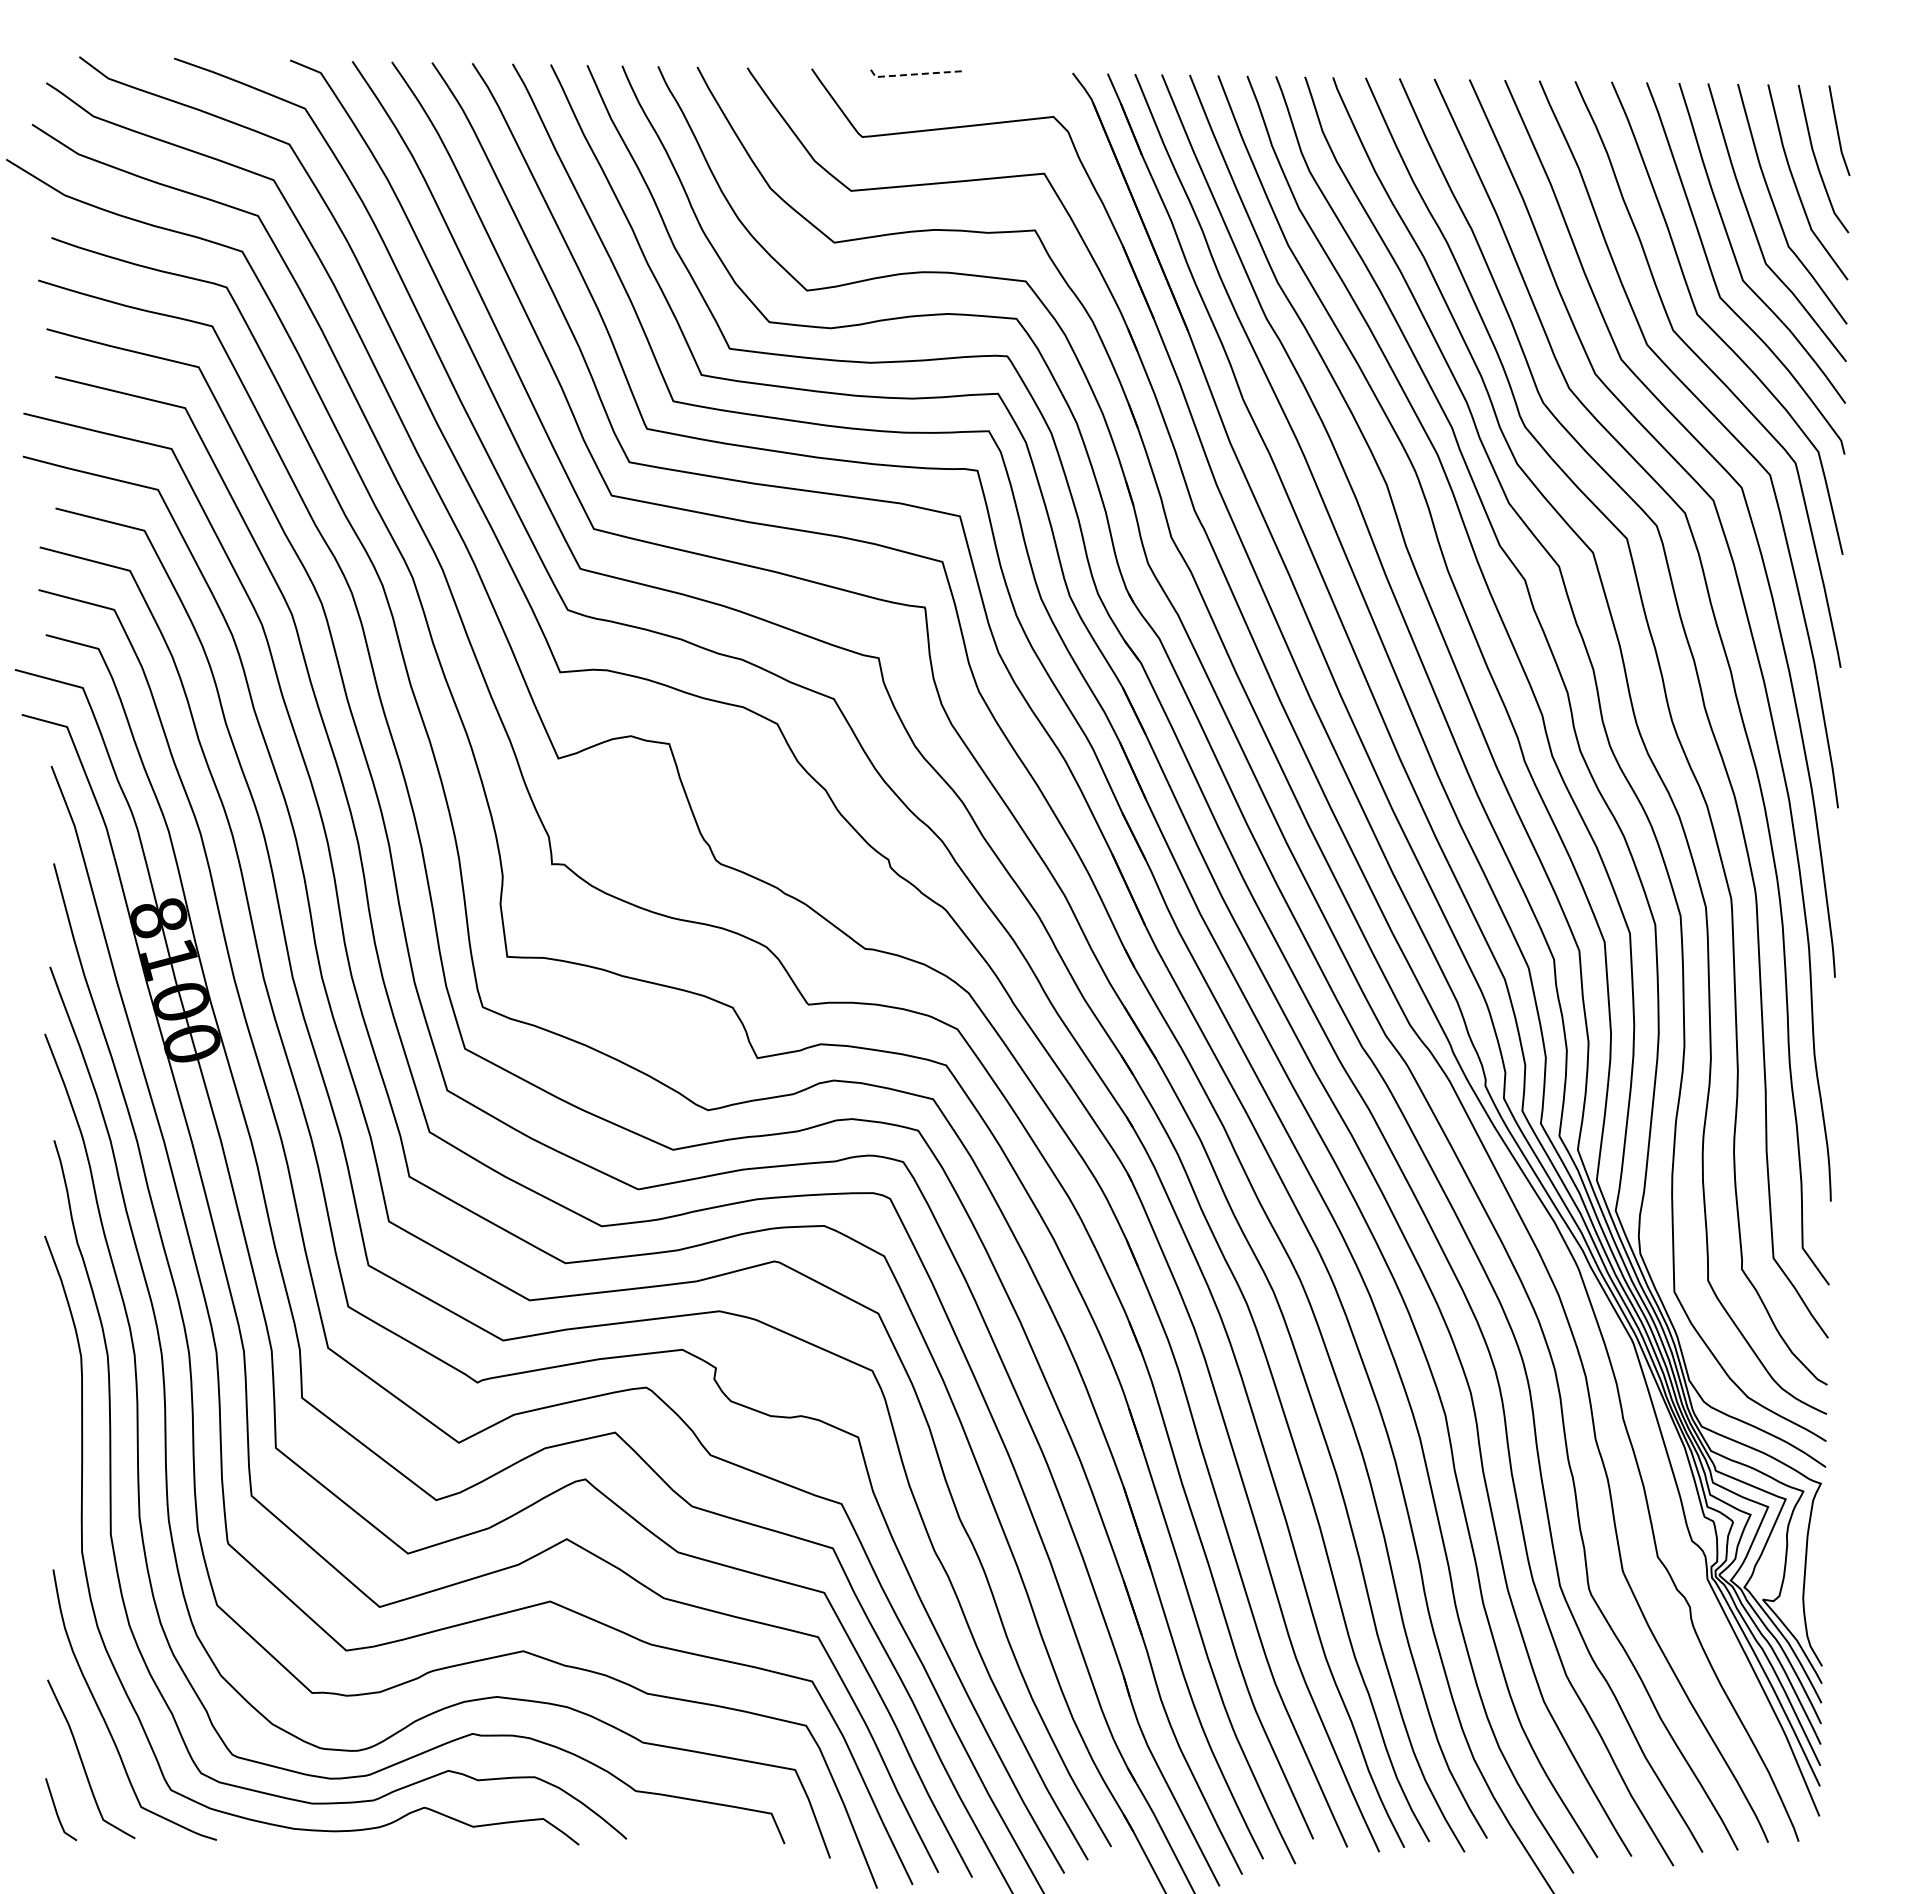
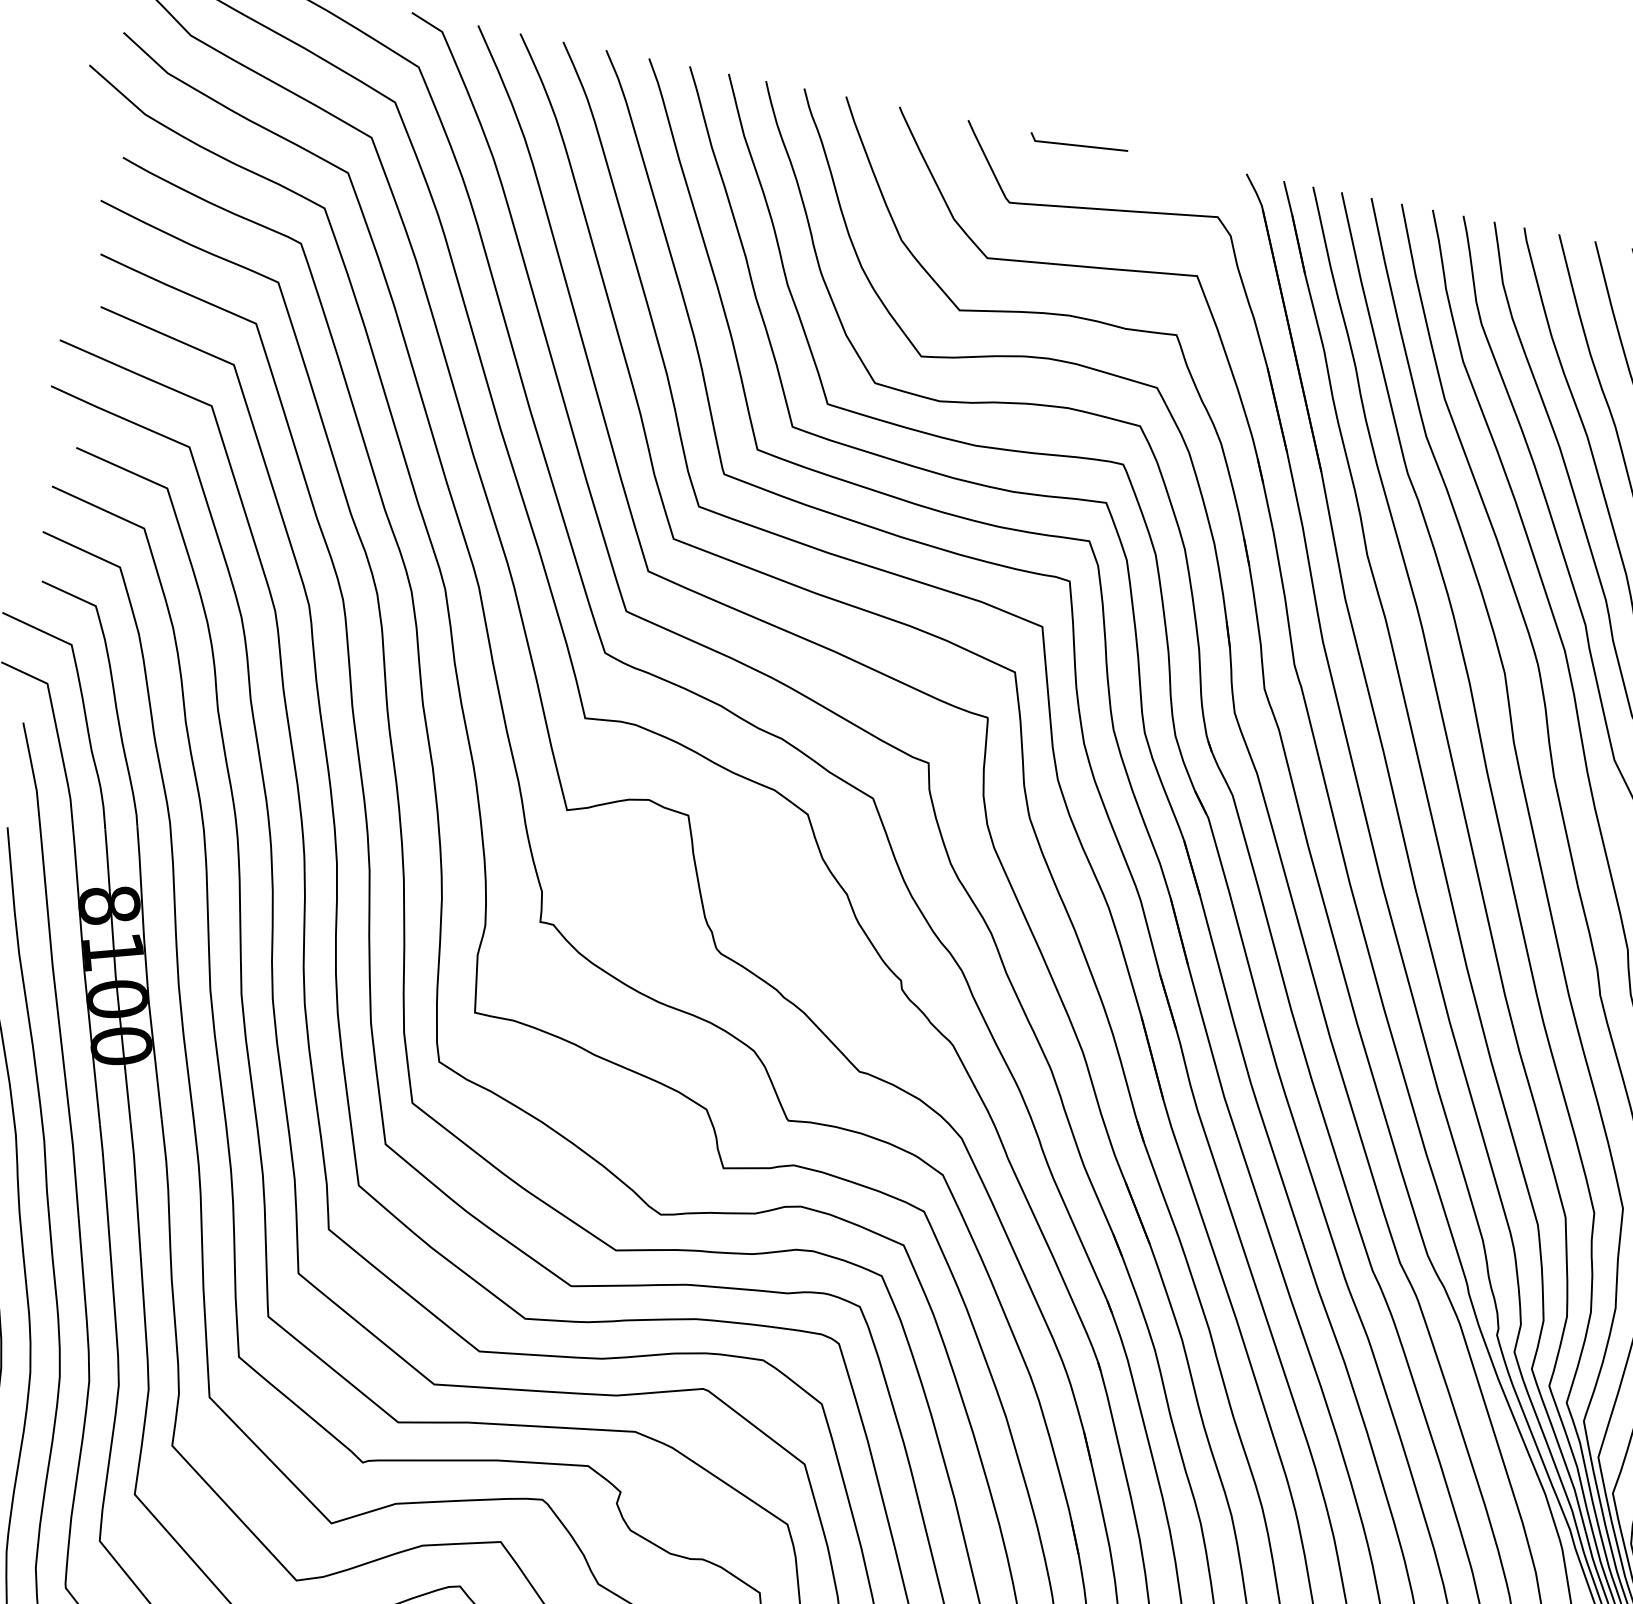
line: (913, 74) -> (1075, 145), dashed -> solid

